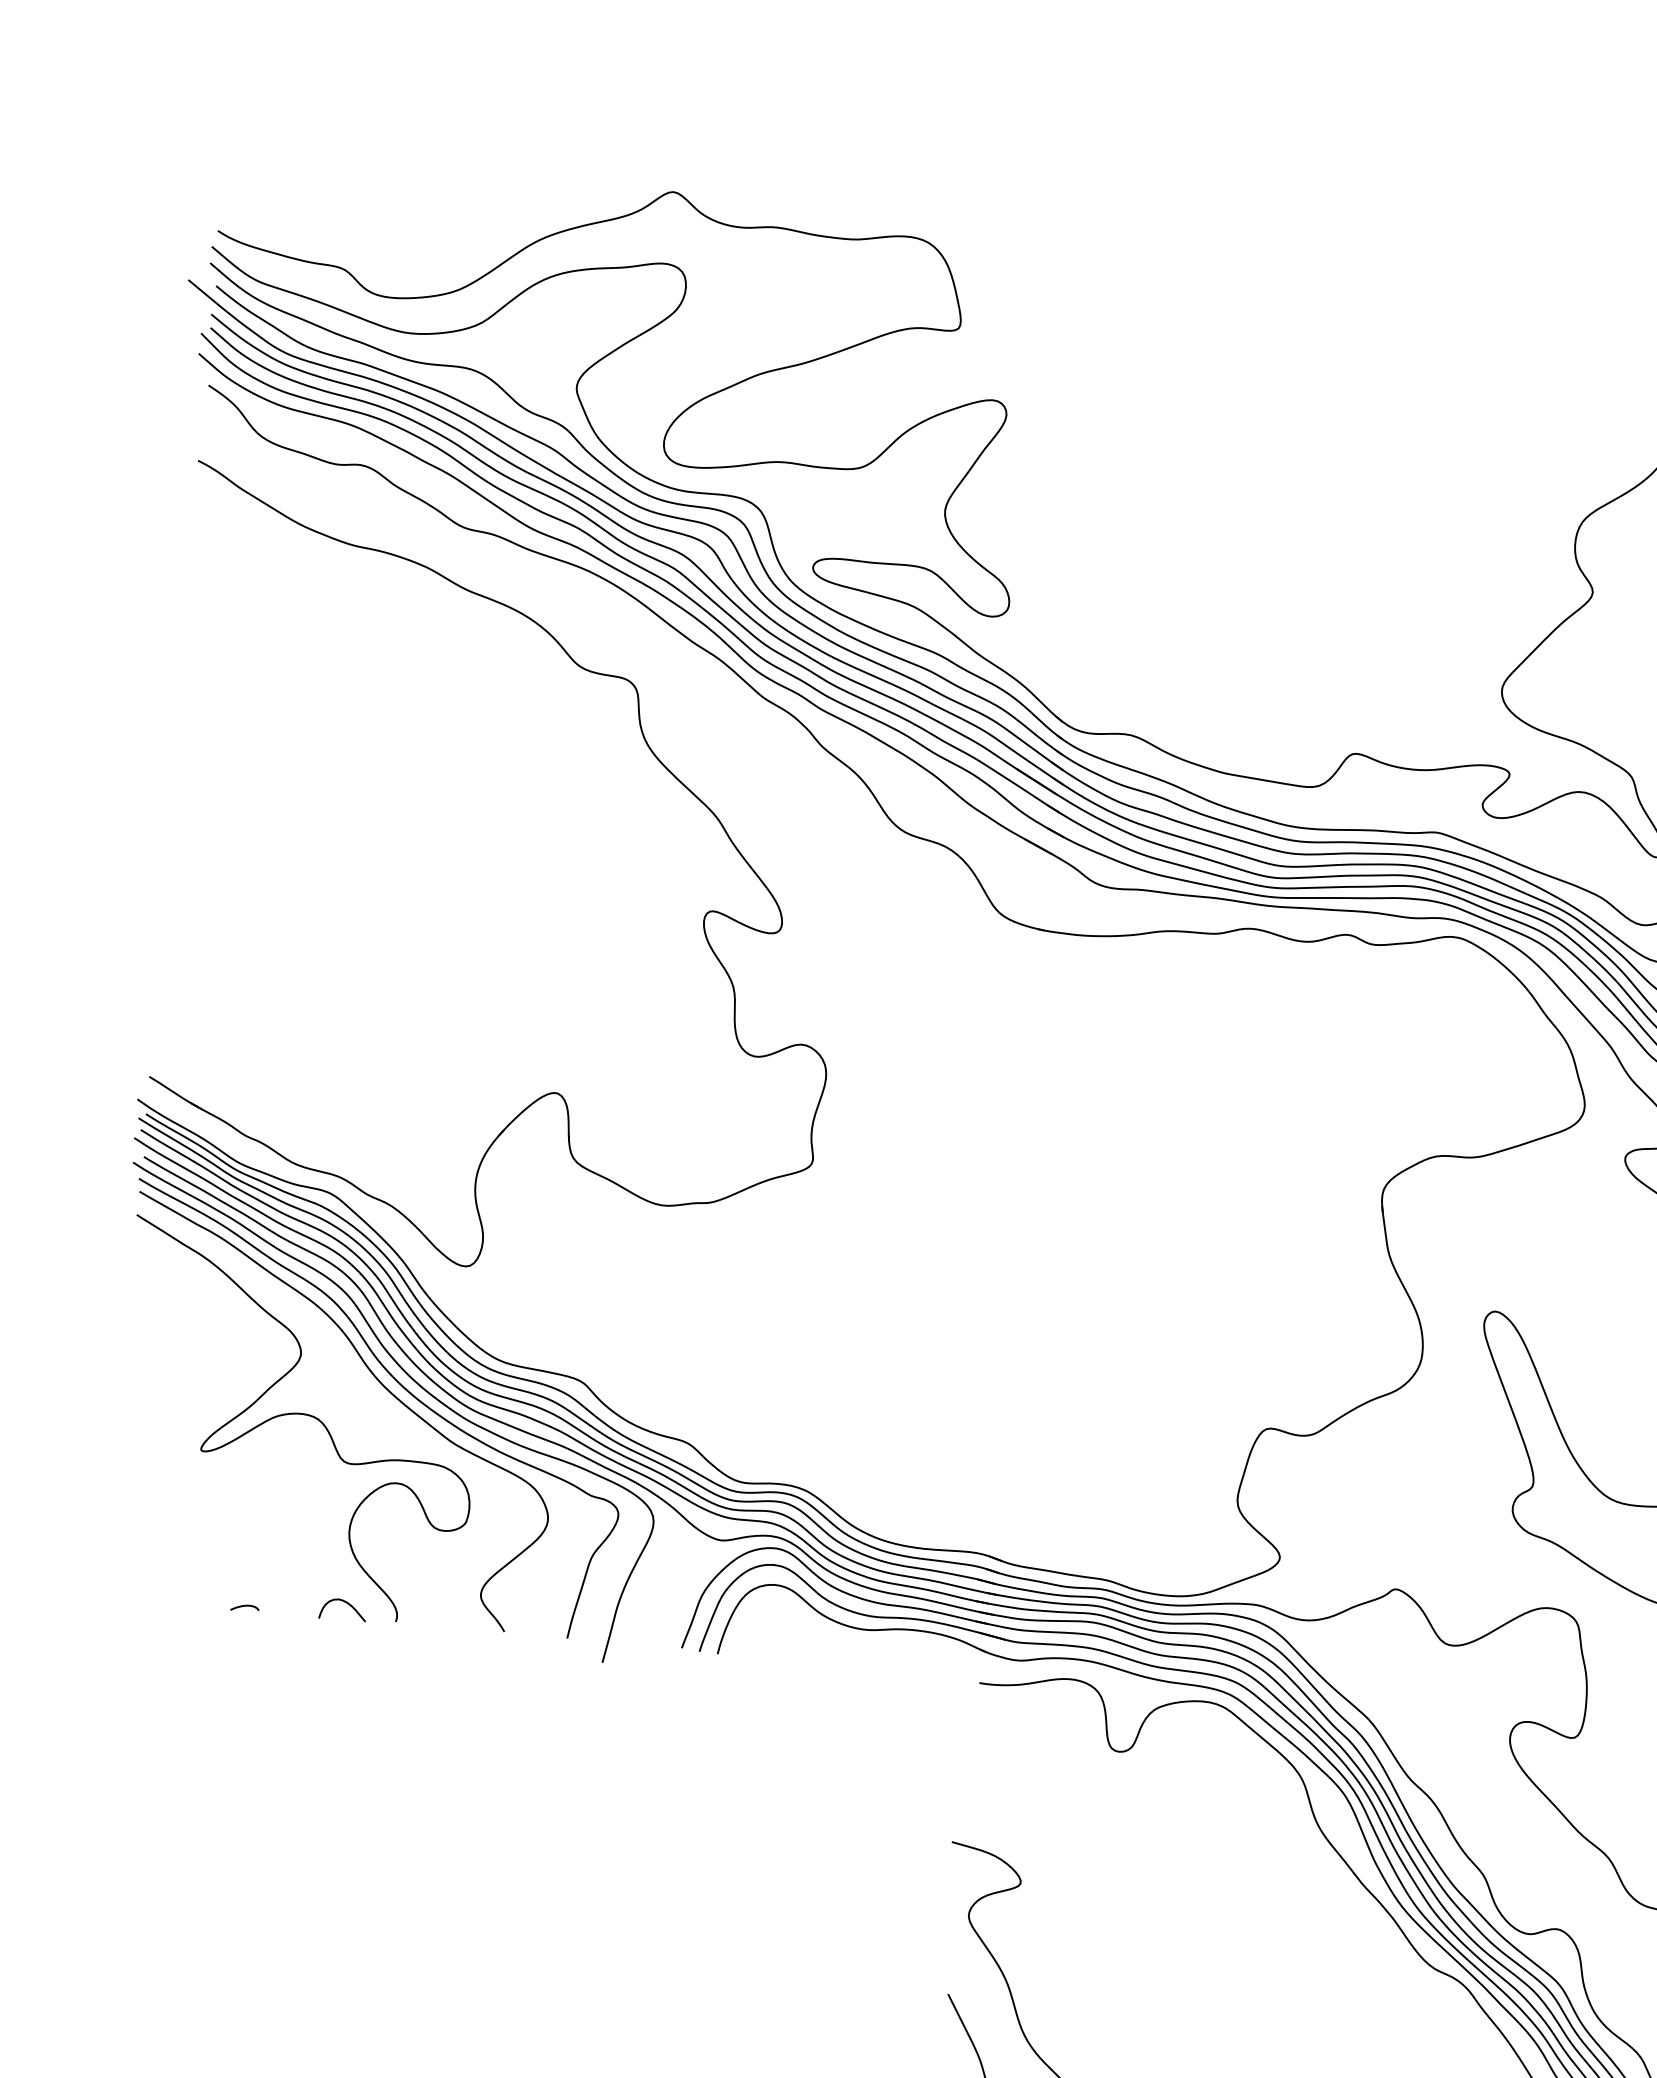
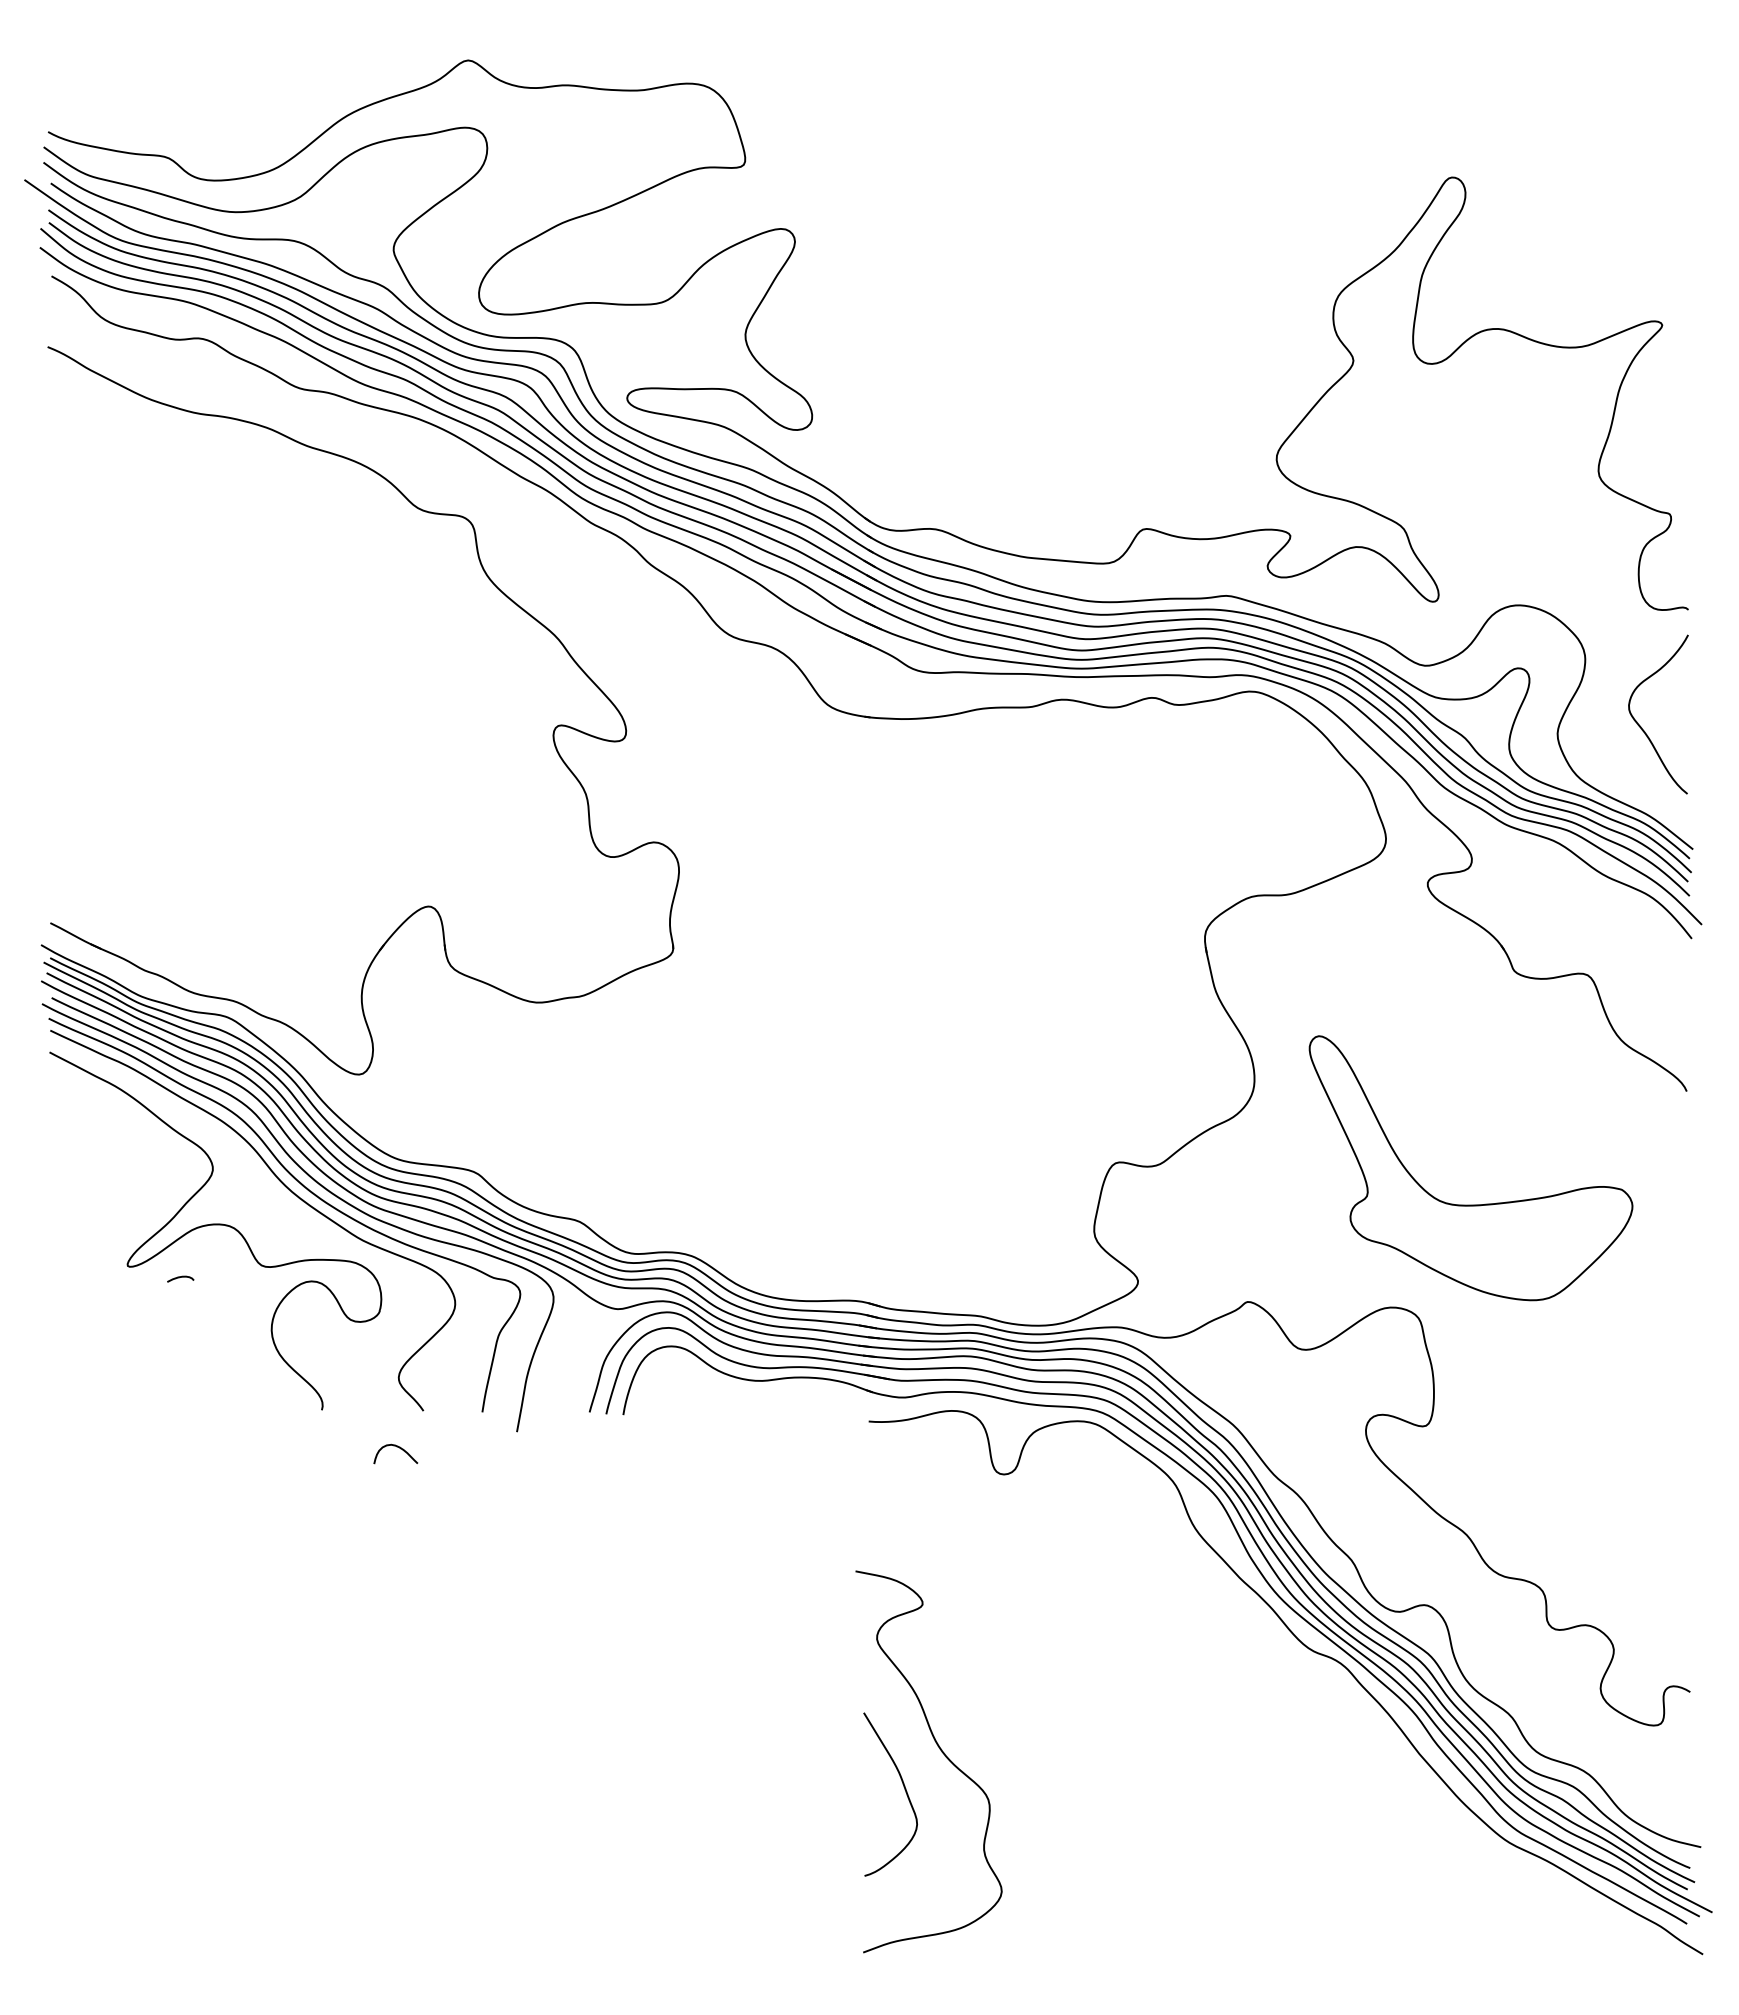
curve: (344, 1602) -> (396, 1447), moved
curve: (244, 1606) -> (180, 1277), moved

